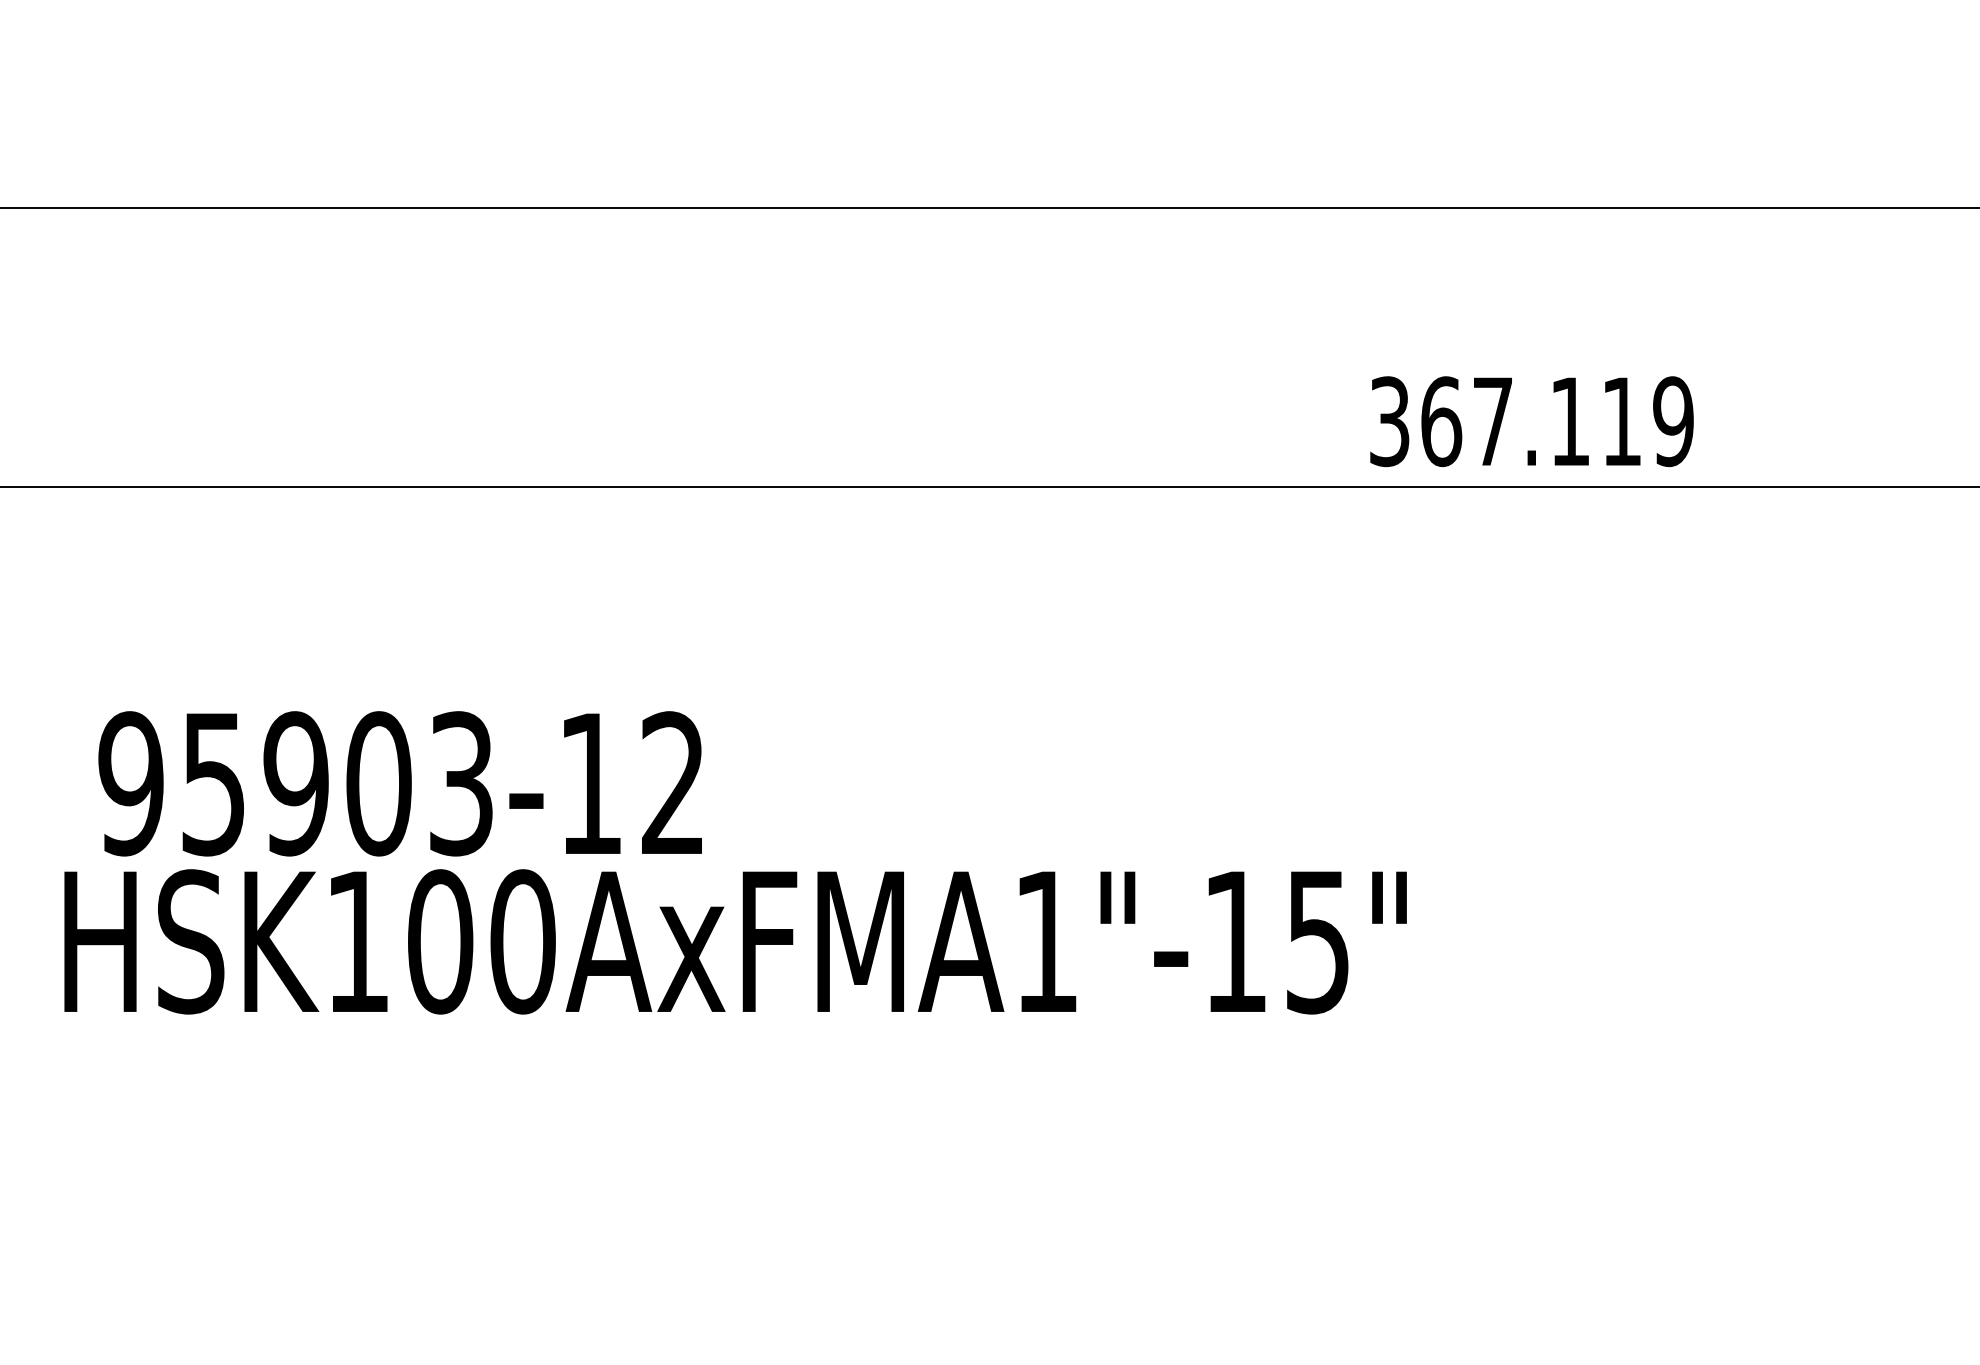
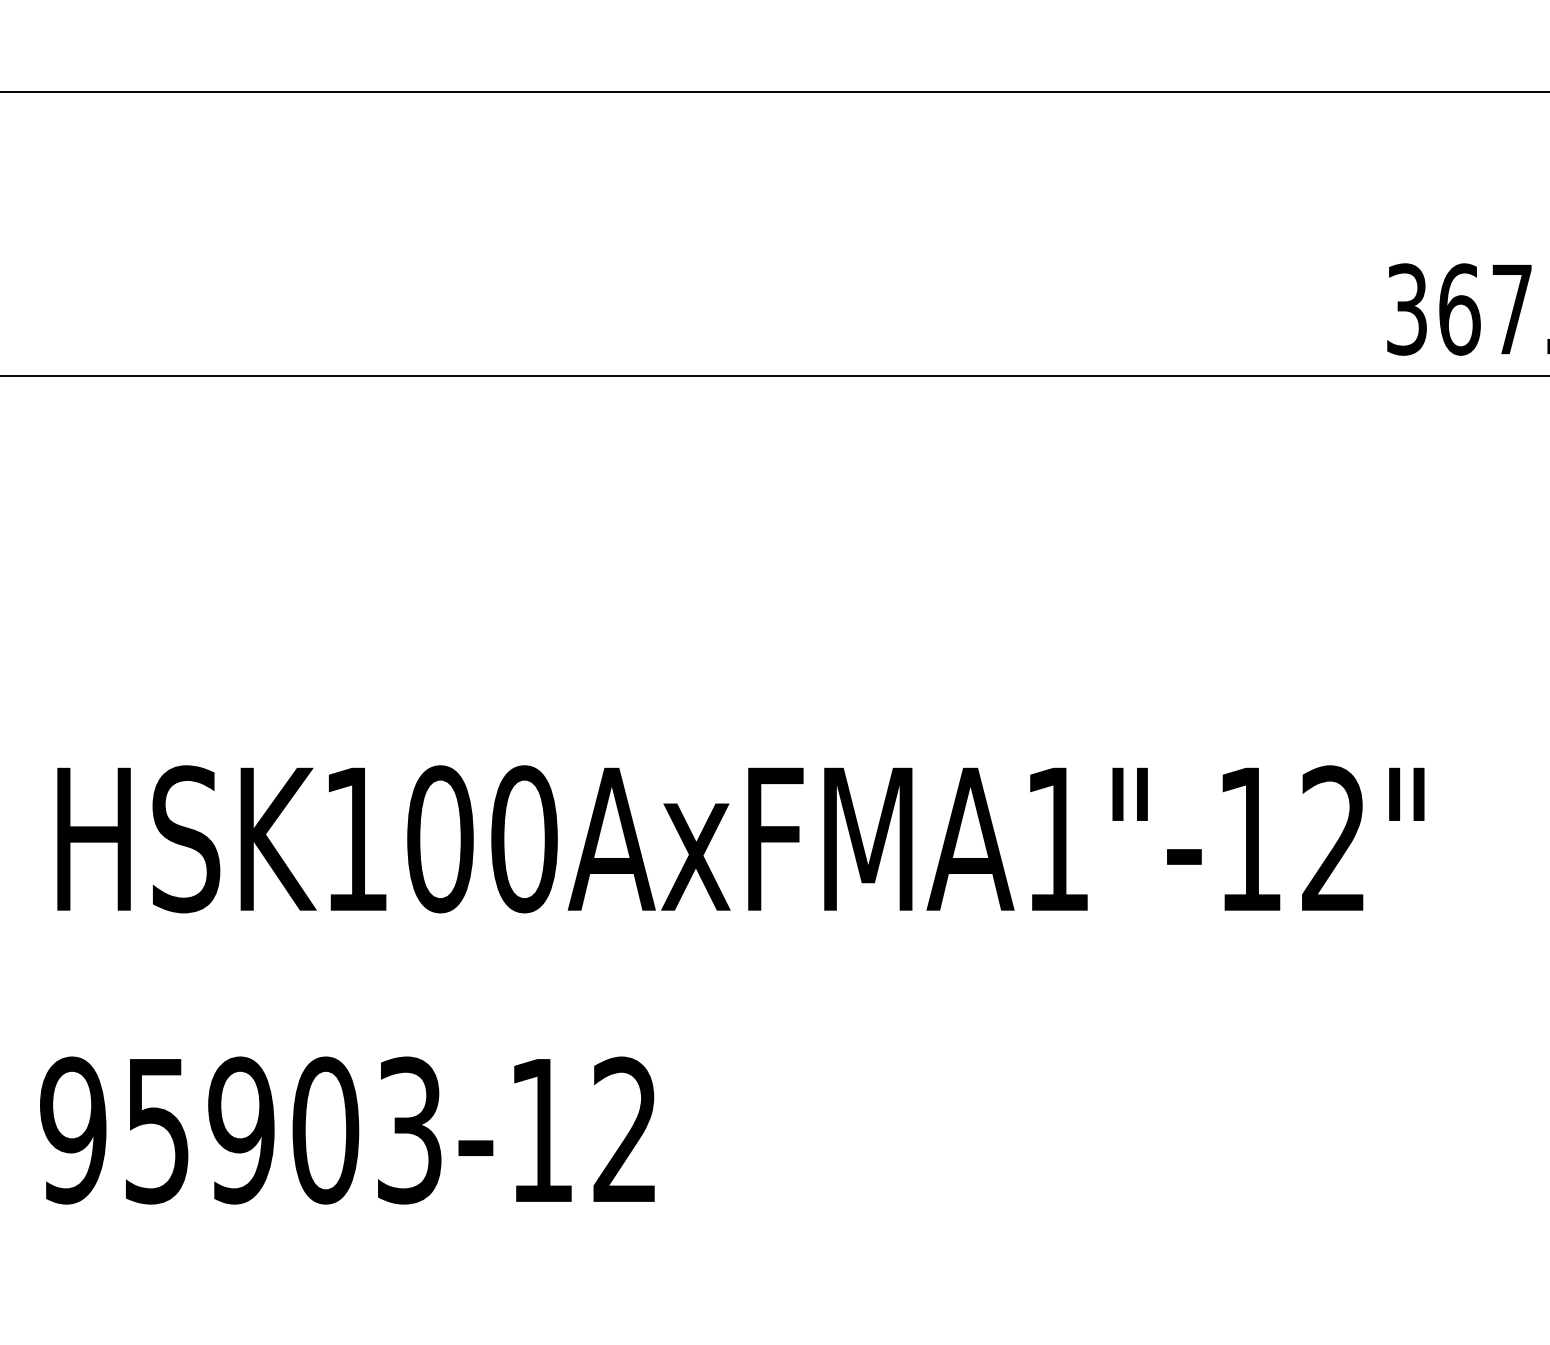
text: (399, 783) -> (346, 1130), moved
text: (1317, 941) -> (1333, 838), HSK100AxFMA1"-15" -> HSK100AxFMA1"-12"

